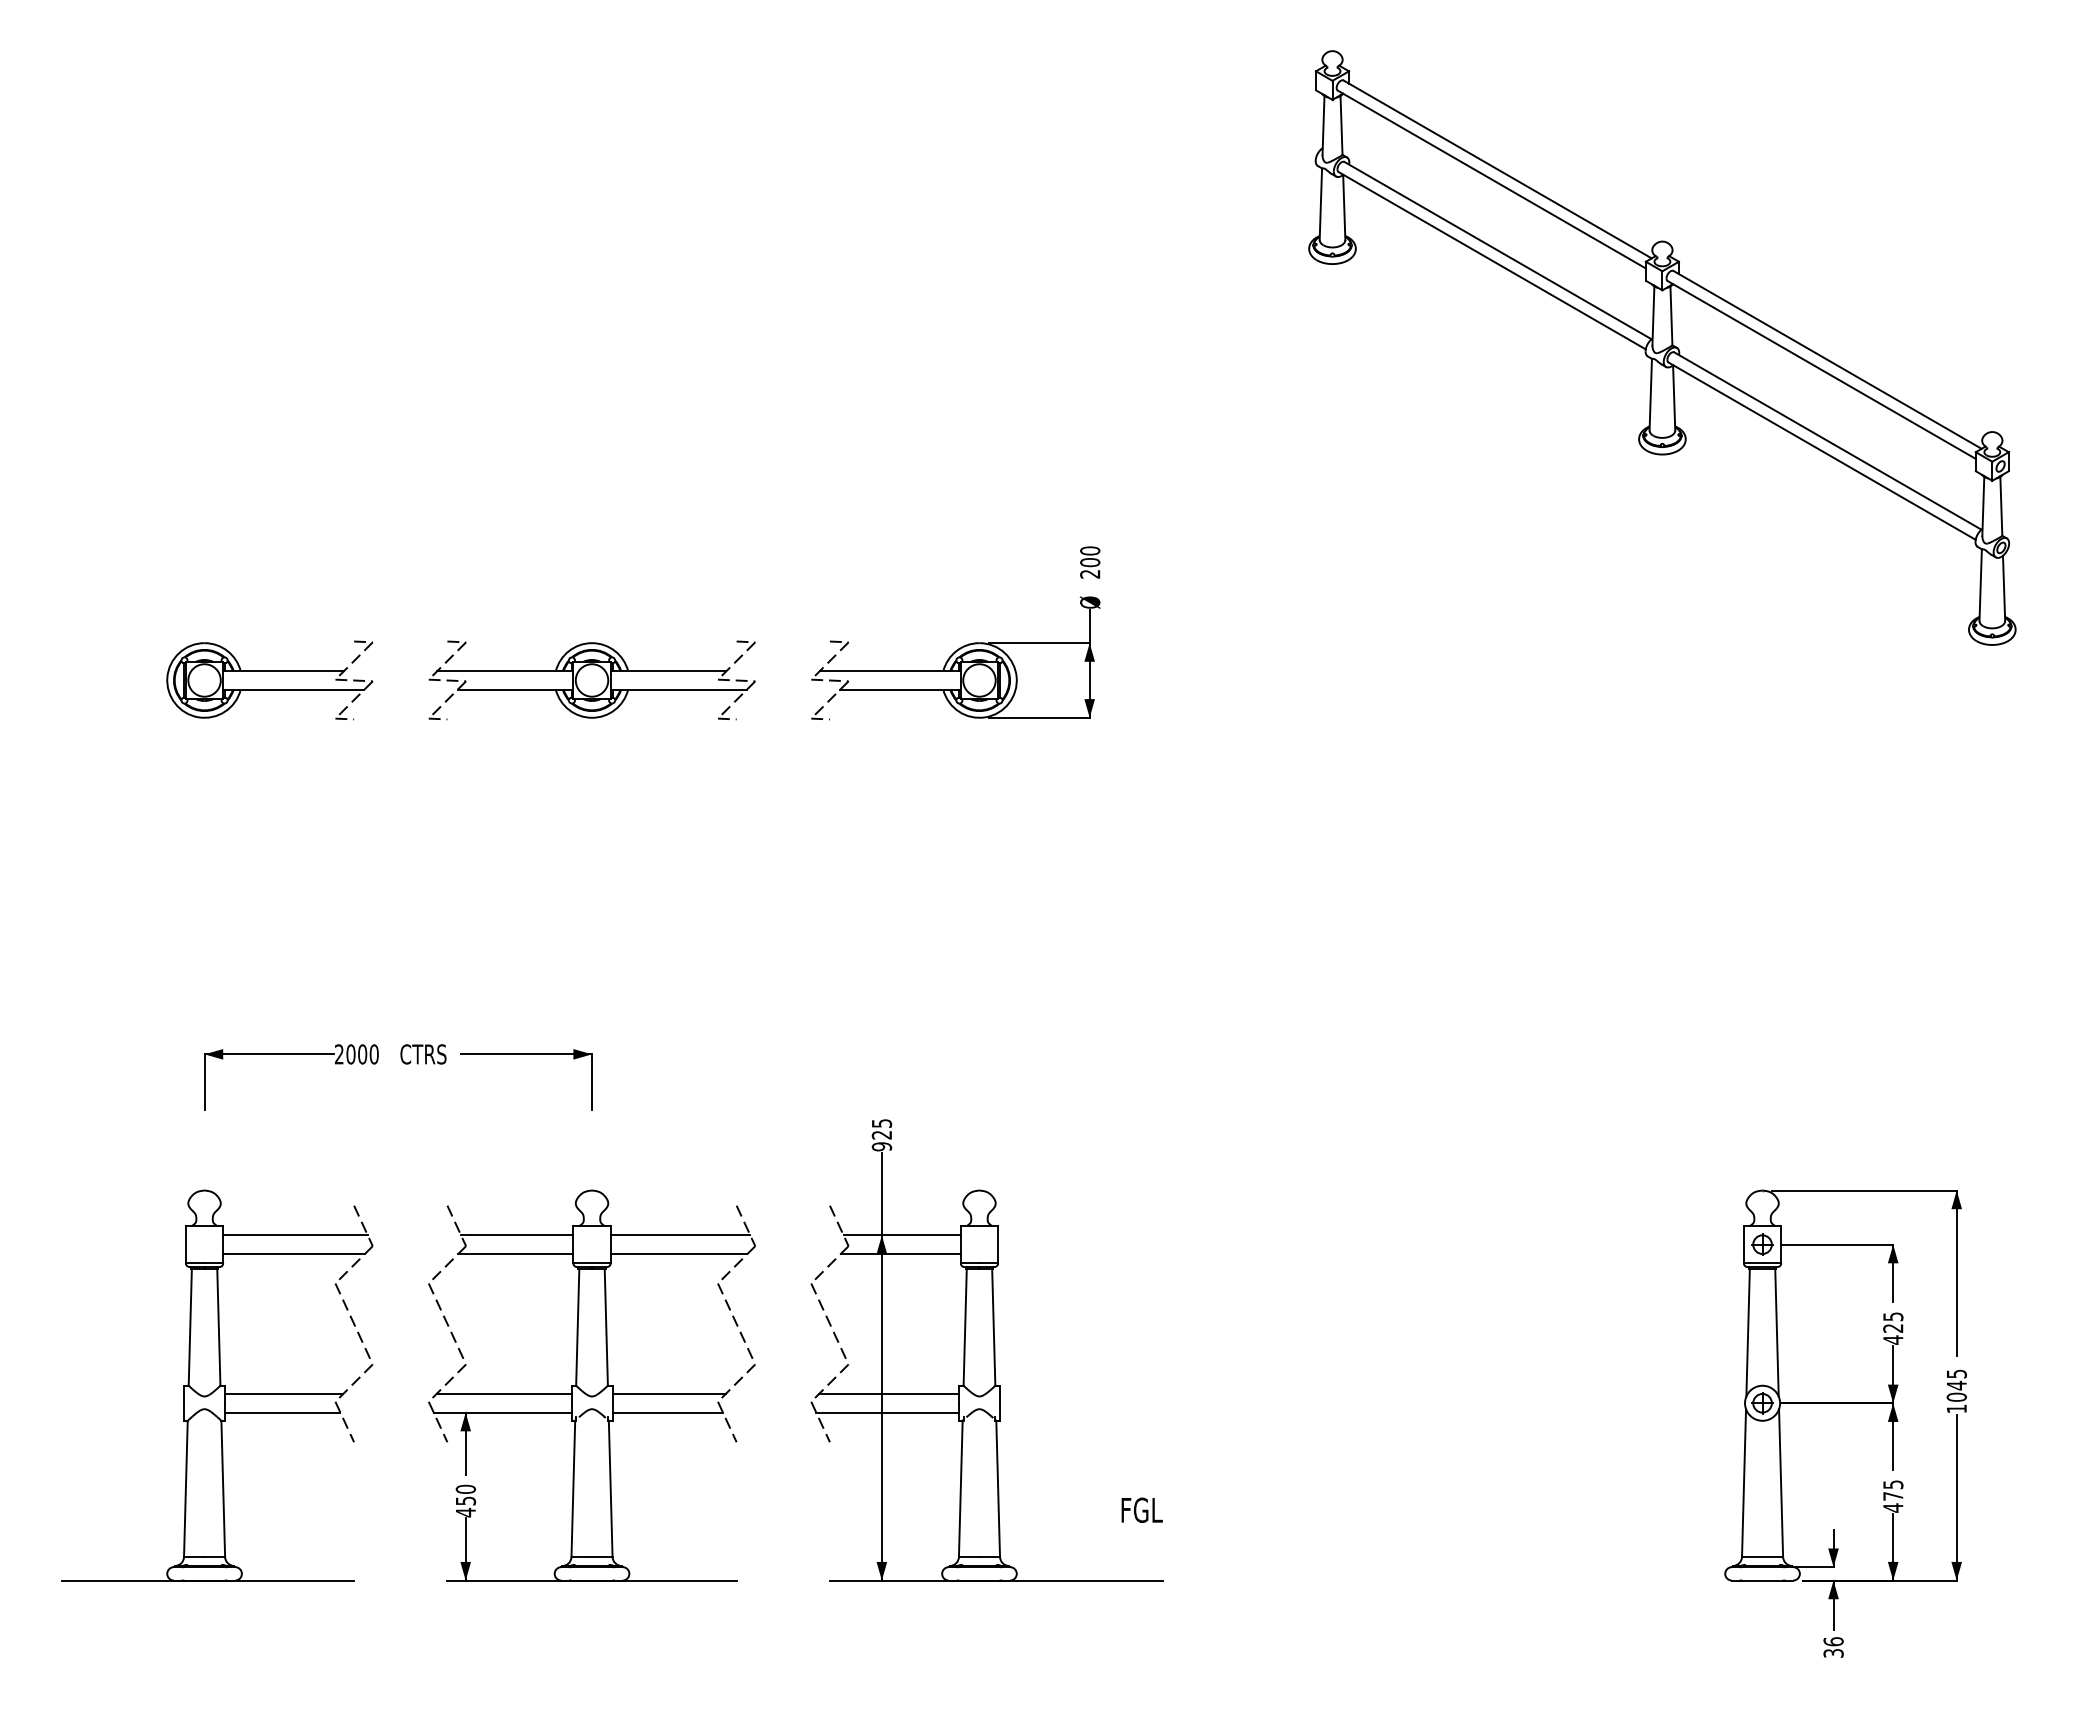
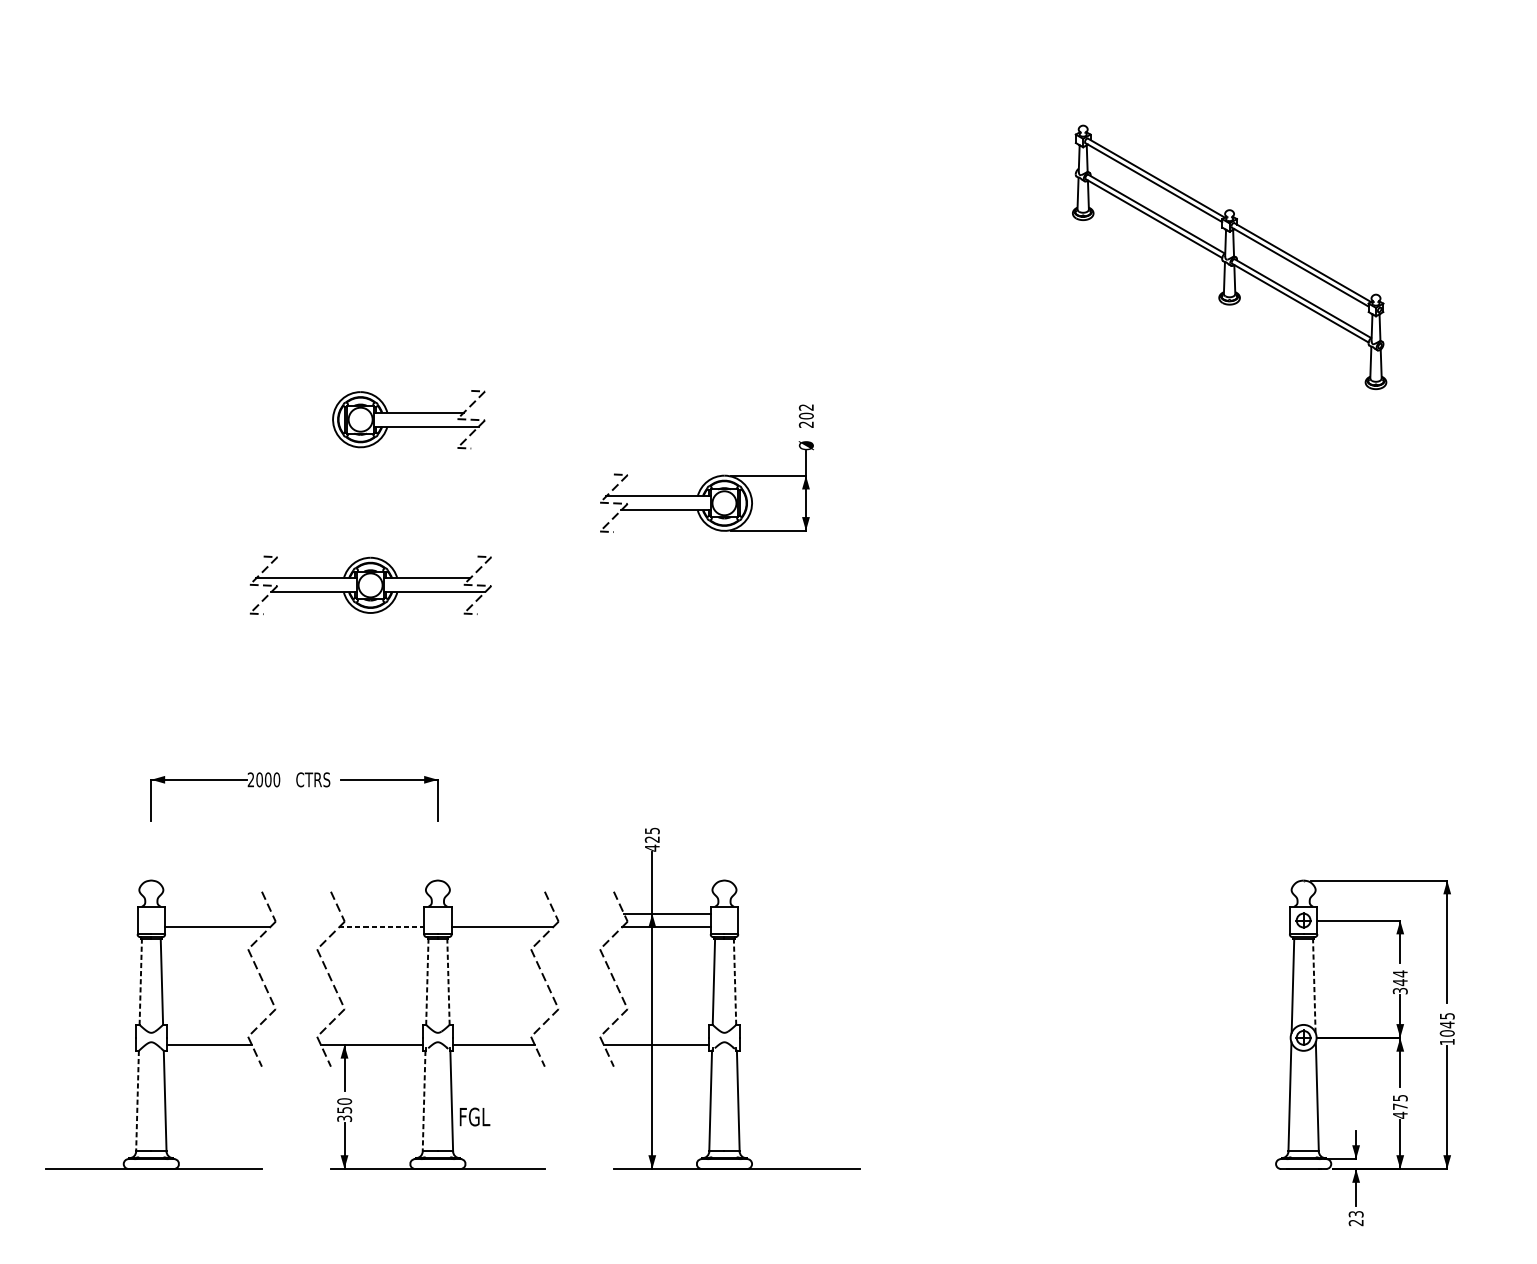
part: (1662, 347) -> (1229, 257), size x0.6
text: (1090, 550) -> (806, 407), 200 -> 202
part: (269, 671) -> (408, 413), moved
part: (591, 680) -> (370, 585), moved
text: (881, 1146) -> (652, 847), 925 -> 425
line: (295, 1235) -> (218, 913), removed
line: (517, 1235) -> (382, 913), removed
line: (680, 1235) -> (503, 913), removed
line: (515, 1253) -> (381, 927), solid -> dashed
line: (606, 1326) -> (448, 981), solid -> dashed
line: (993, 1326) -> (734, 981), solid -> dashed
line: (190, 1327) -> (140, 981), solid -> dashed
line: (577, 1327) -> (427, 981), solid -> dashed
text: (1893, 1328) -> (1400, 982), 425 -> 344
line: (1776, 1332) -> (1313, 985), solid -> dashed
line: (284, 1393) -> (210, 1030), removed
line: (503, 1393) -> (372, 1030), removed
line: (668, 1393) -> (494, 1030), removed
line: (888, 1393) -> (657, 1030), removed
line: (185, 1488) -> (137, 1100), solid -> dashed
line: (573, 1488) -> (424, 1100), solid -> dashed
text: (1141, 1509) -> (474, 1116), moved
text: (465, 1512) -> (344, 1118), 450 -> 350
text: (1833, 1647) -> (1356, 1218), 36 -> 23

